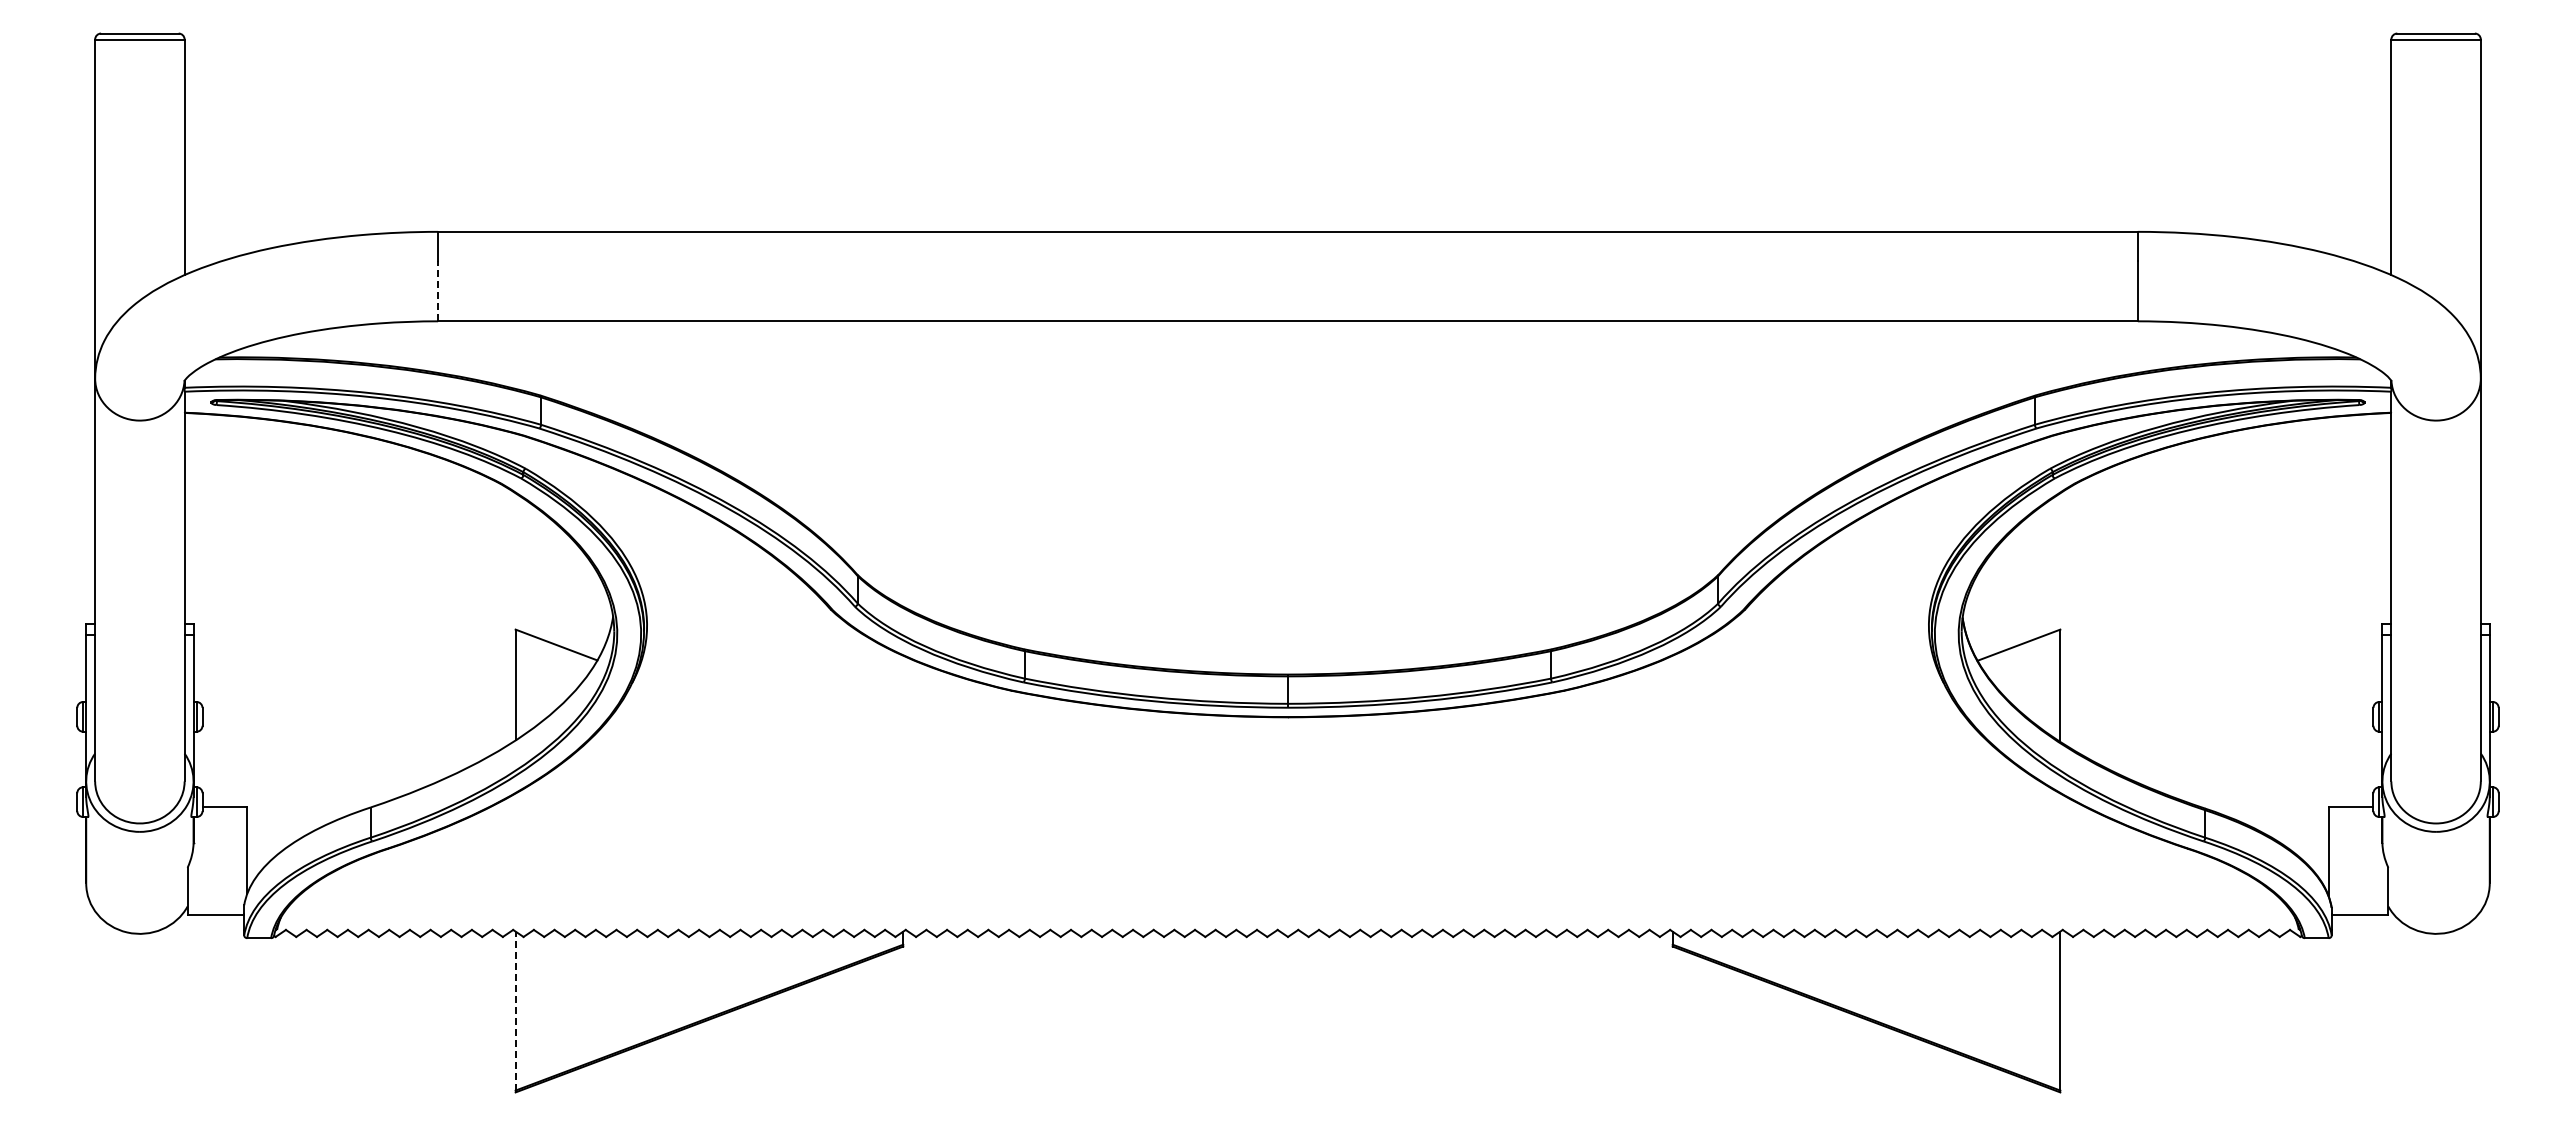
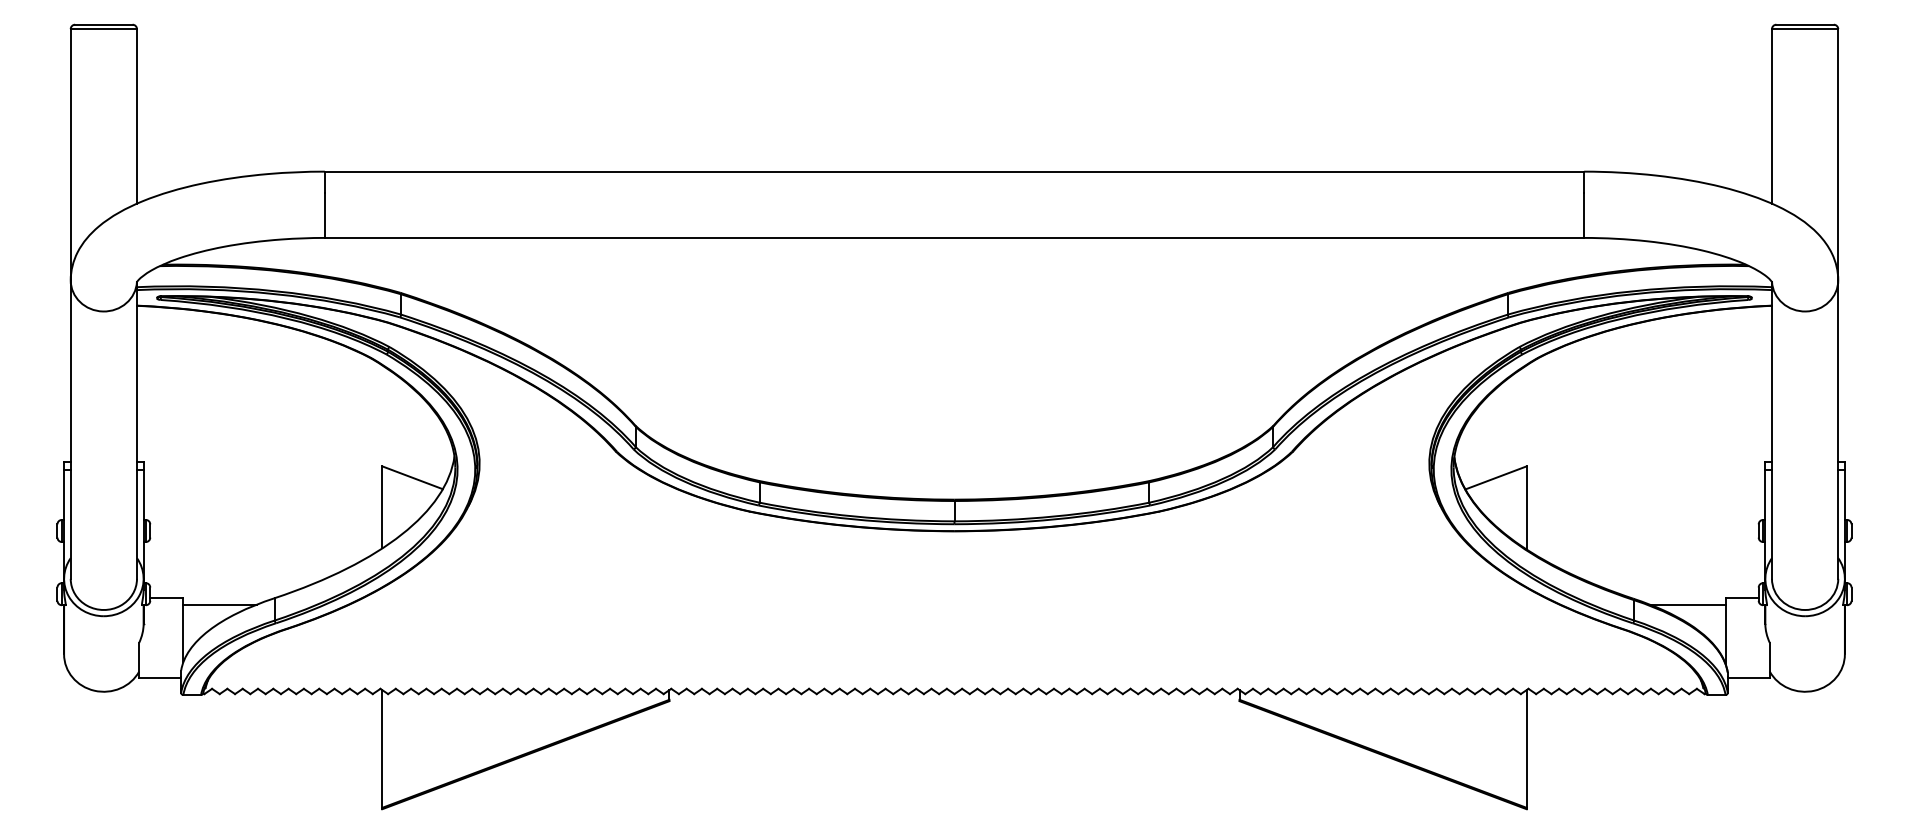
line: (438, 291) -> (325, 215), dashed -> solid
line: (296, 816) -> (219, 604), added
line: (2277, 816) -> (1687, 604), added
line: (515, 1011) -> (382, 749), dashed -> solid

